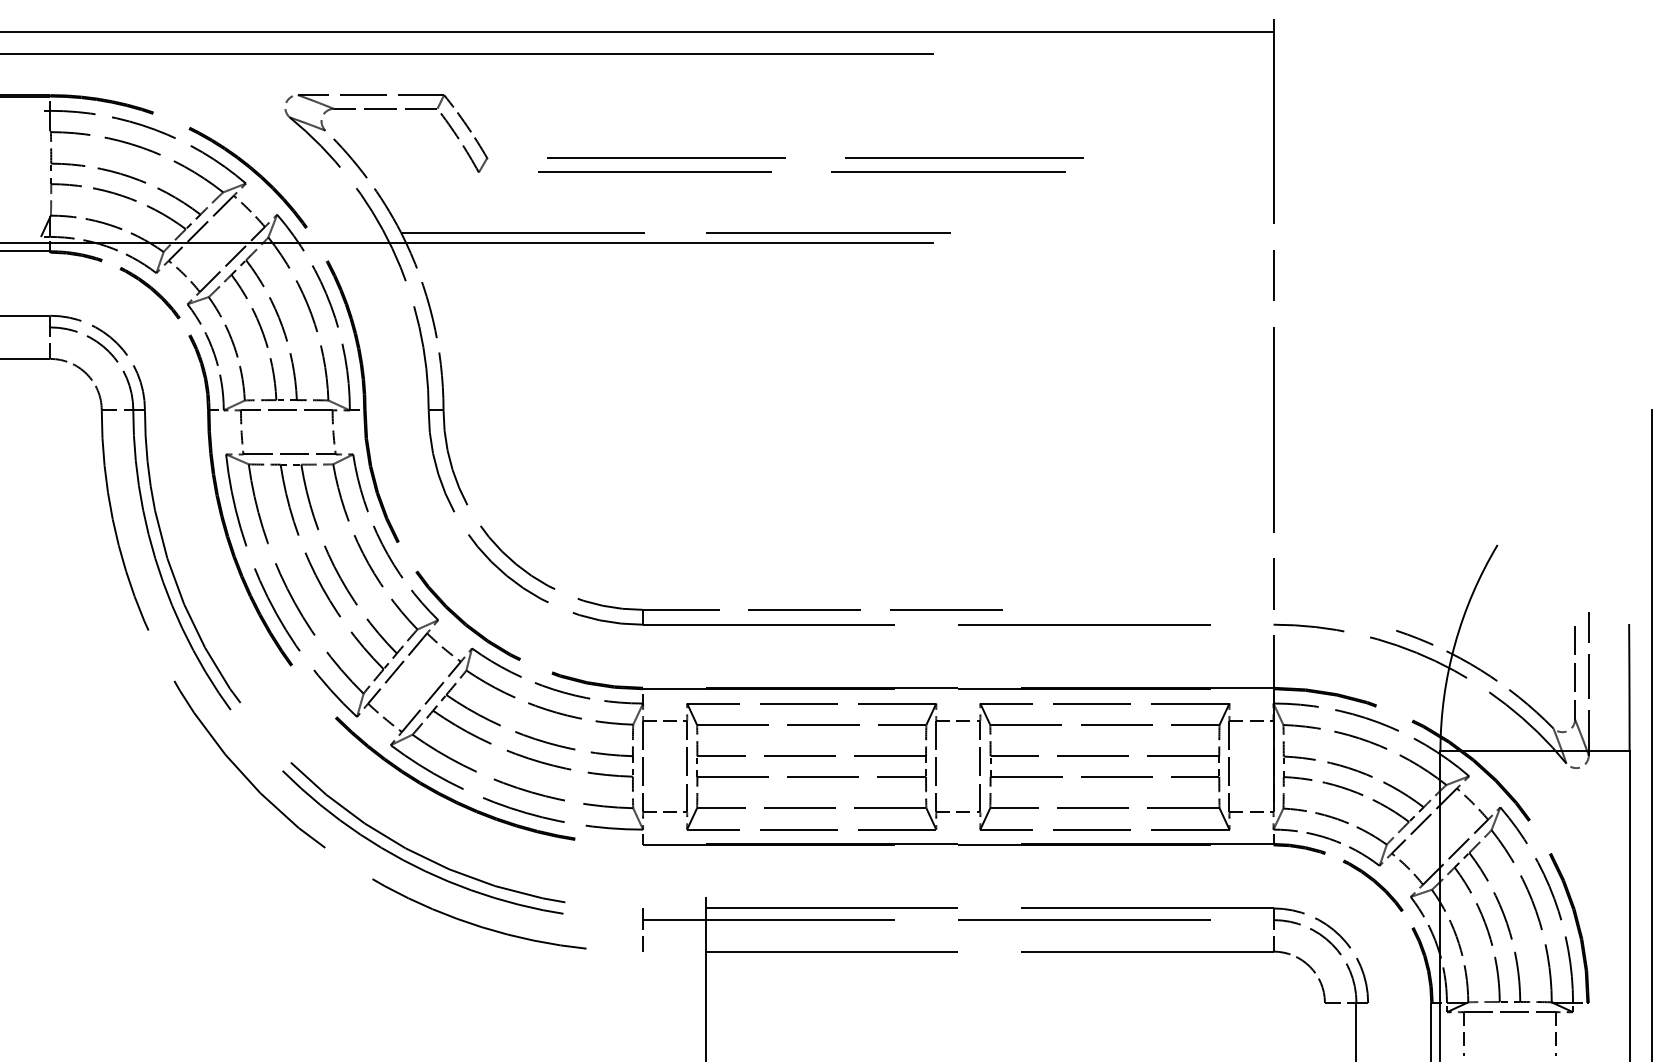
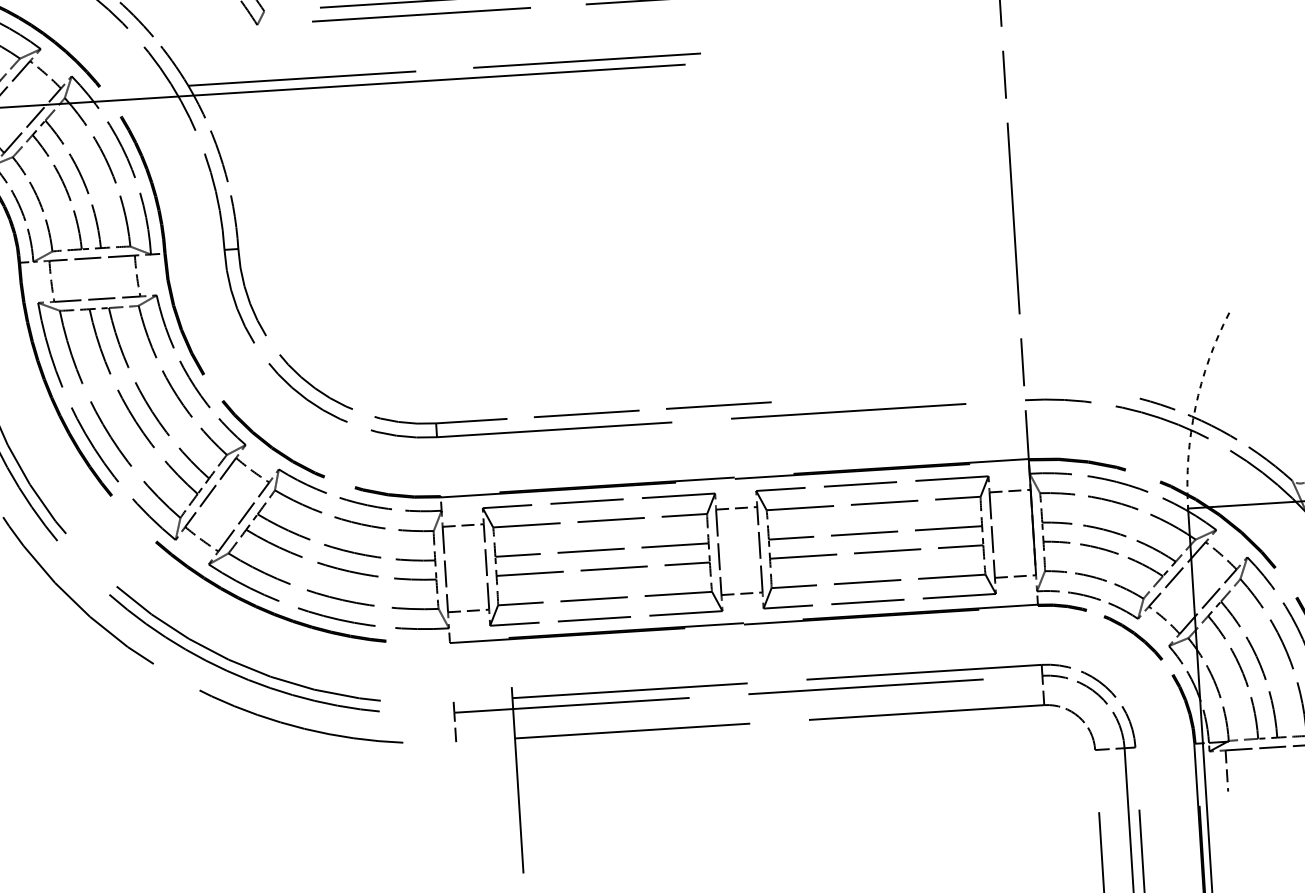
arc: (1455, 644) -> (1195, 408), solid -> dashed

